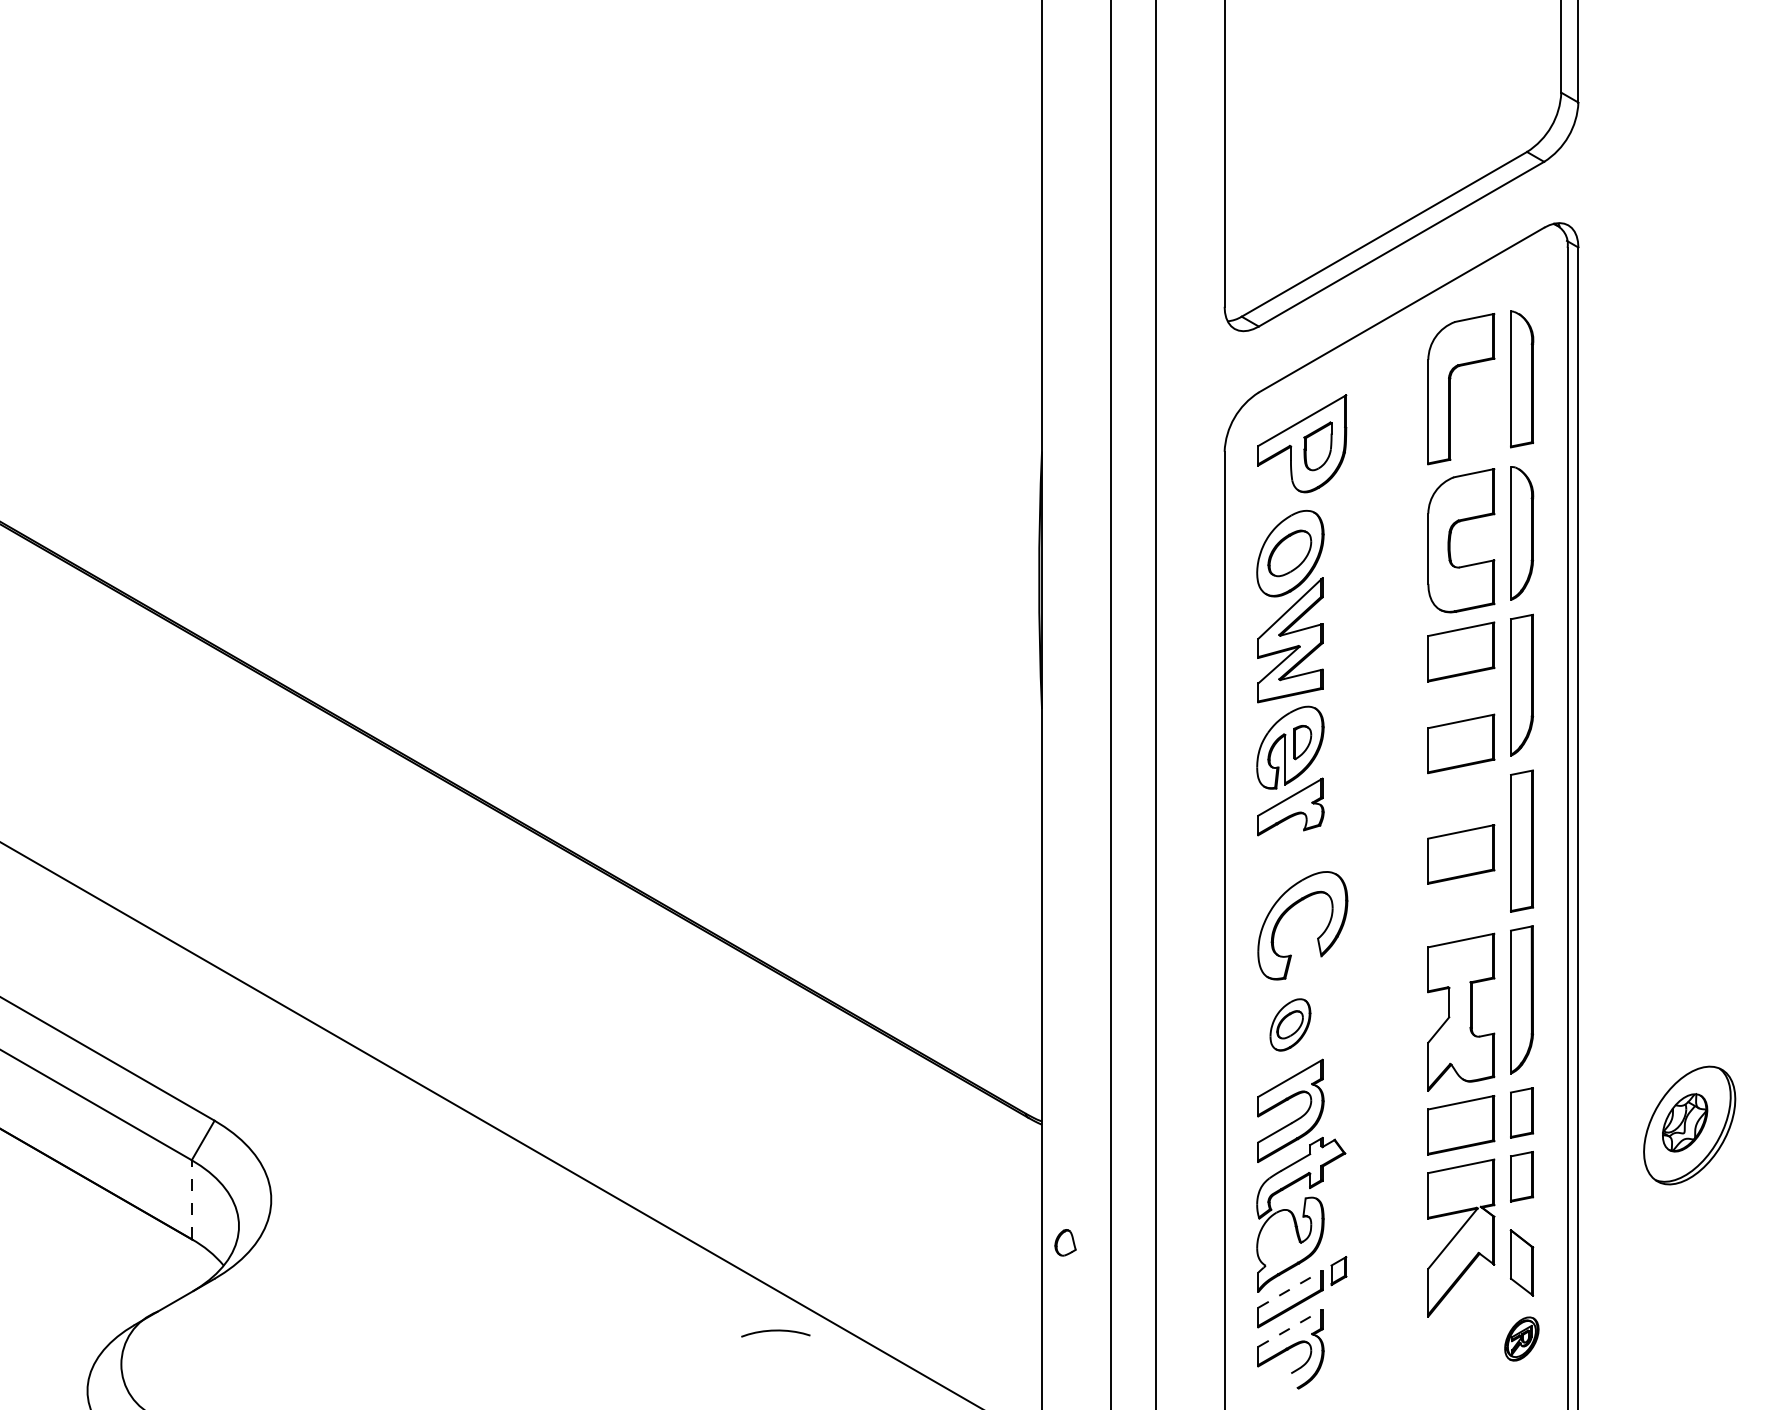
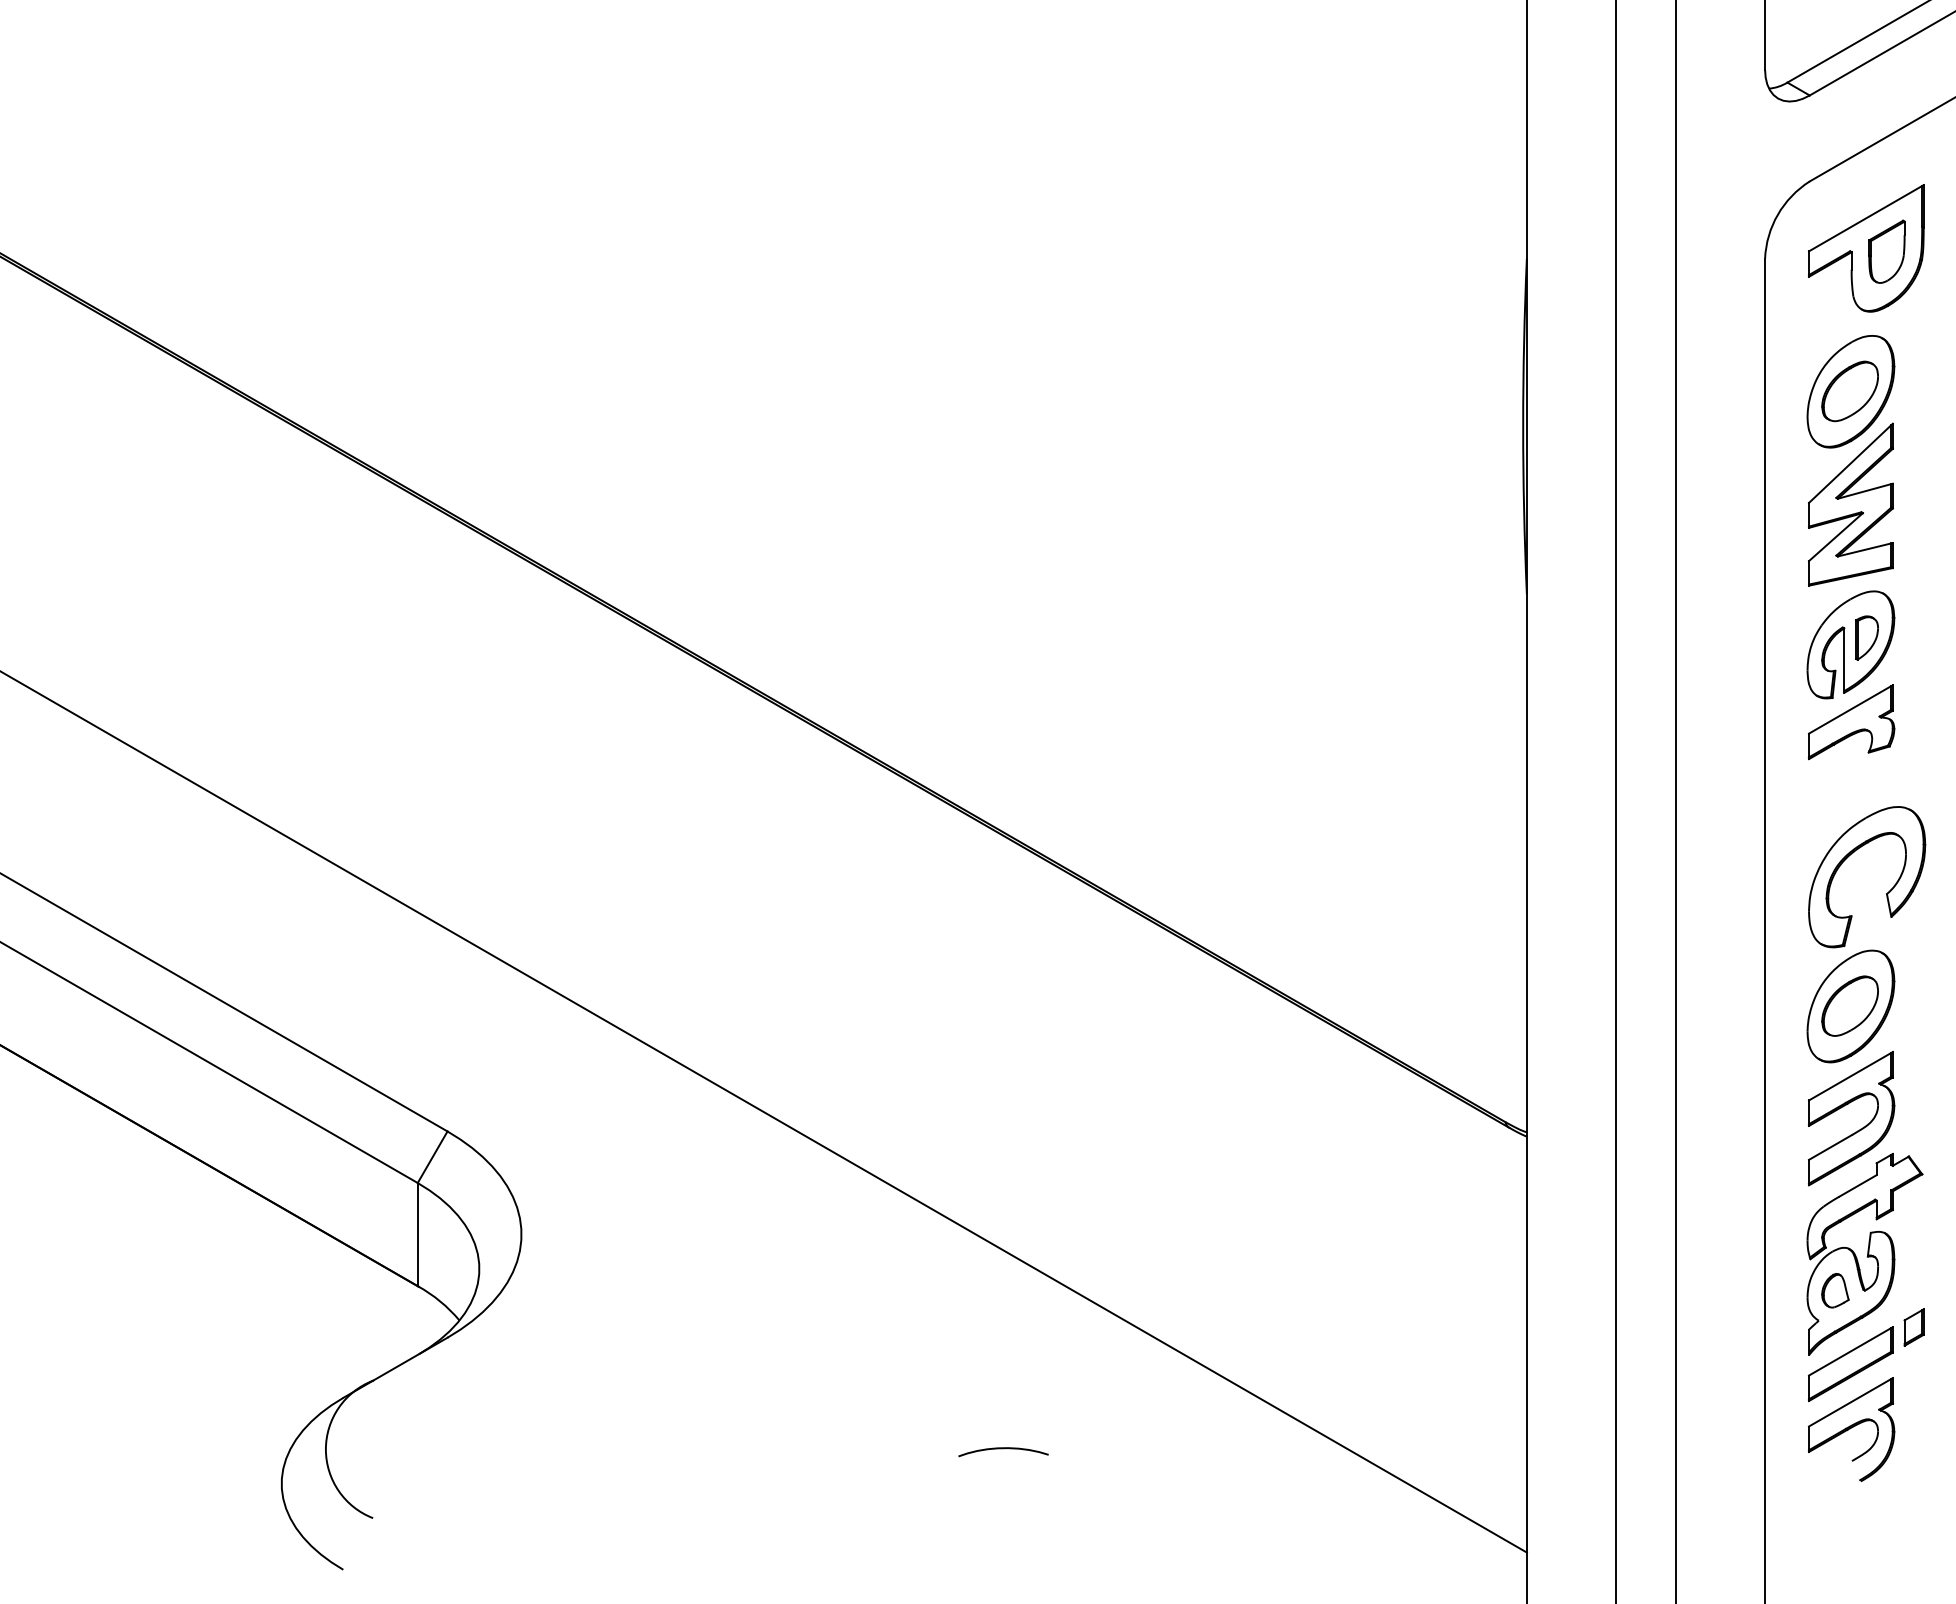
part: (1290, 1024) -> (1851, 1005), size x1.67
line: (191, 1199) -> (417, 1234), dashed -> solid
part: (1065, 1242) -> (1835, 1290), moved
line: (1290, 1289) -> (1851, 1351), dashed -> solid
line: (1290, 1328) -> (1851, 1402), dashed -> solid
curve: (775, 1331) -> (1003, 1449), moved

